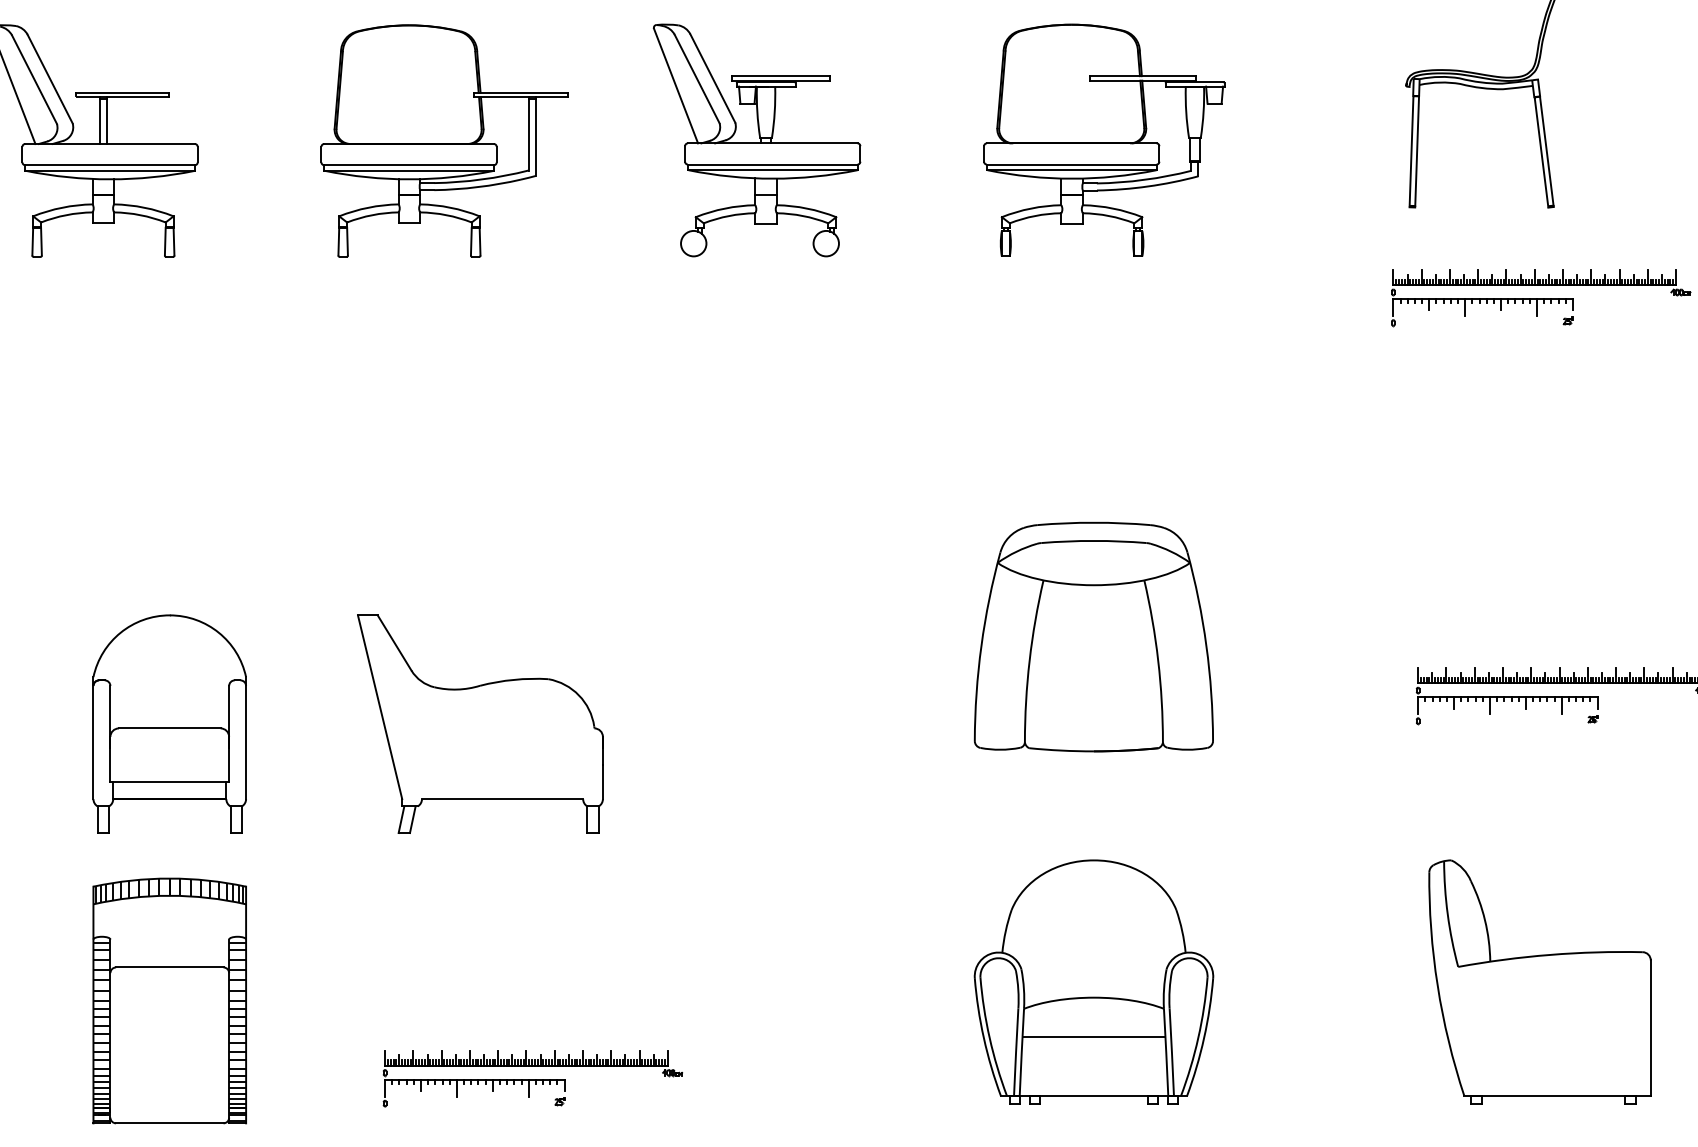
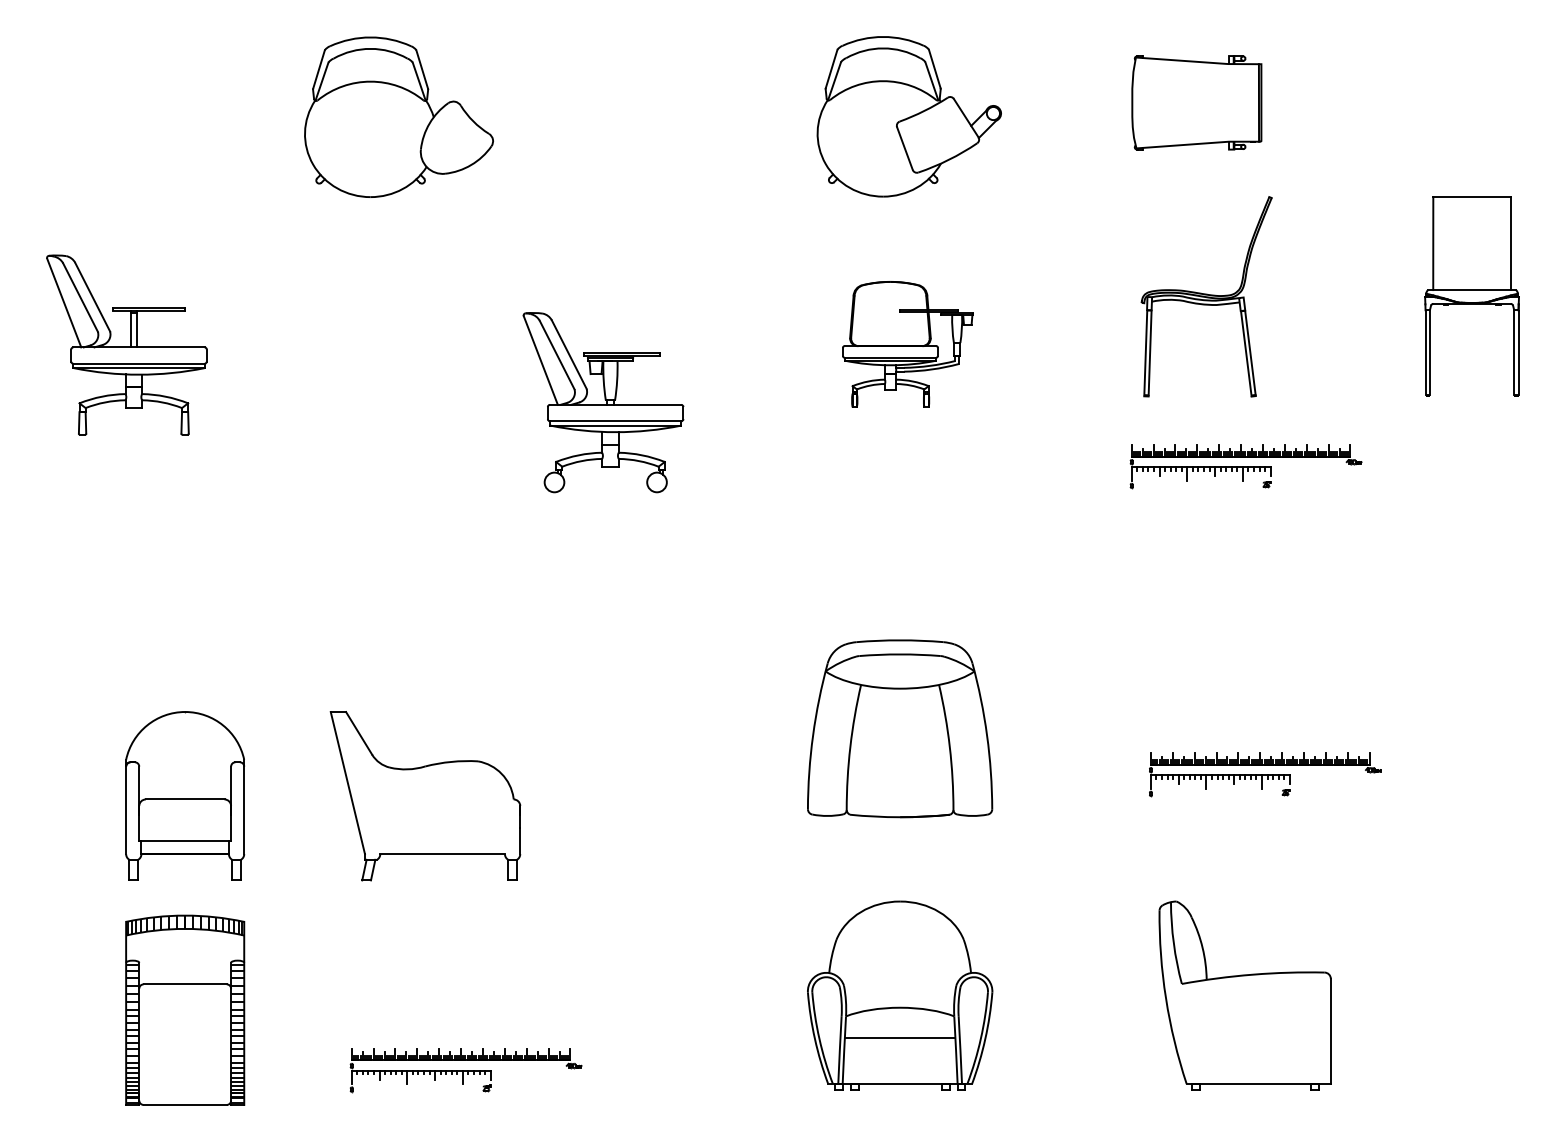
part: (444, 140) -> (397, 344), removed
part: (757, 140) -> (603, 402), moved
part: (1103, 140) -> (907, 344), size x0.7

